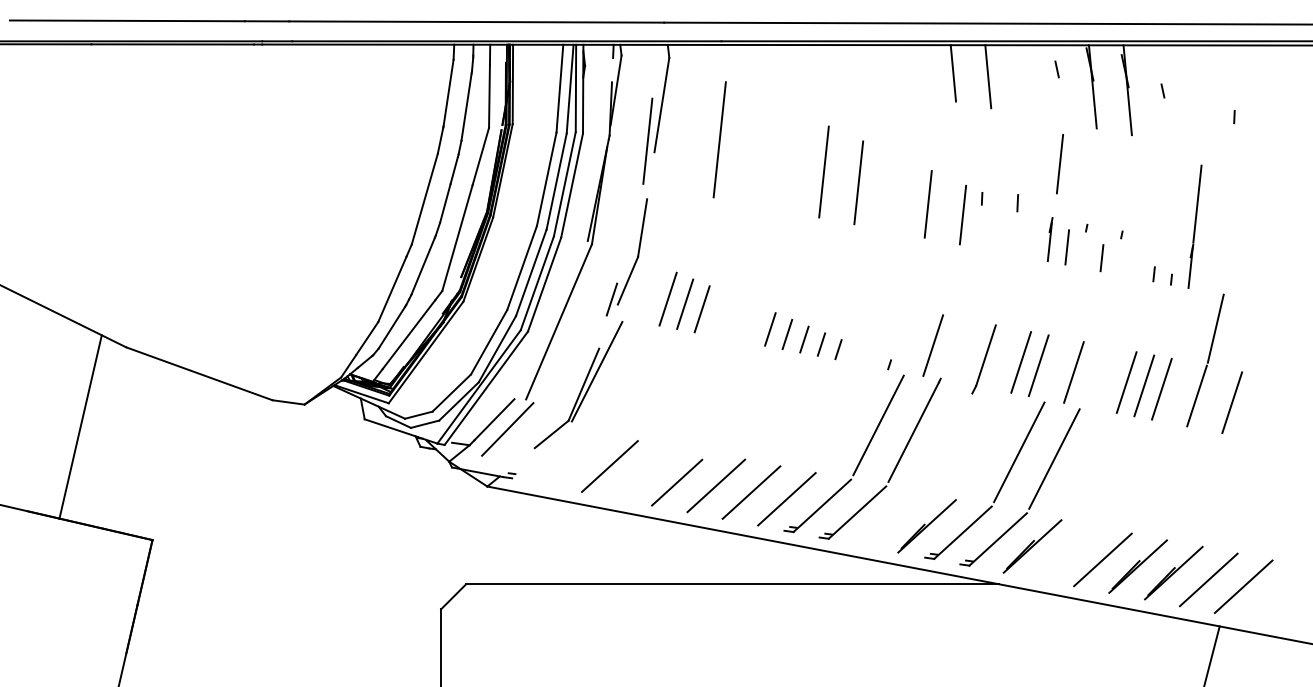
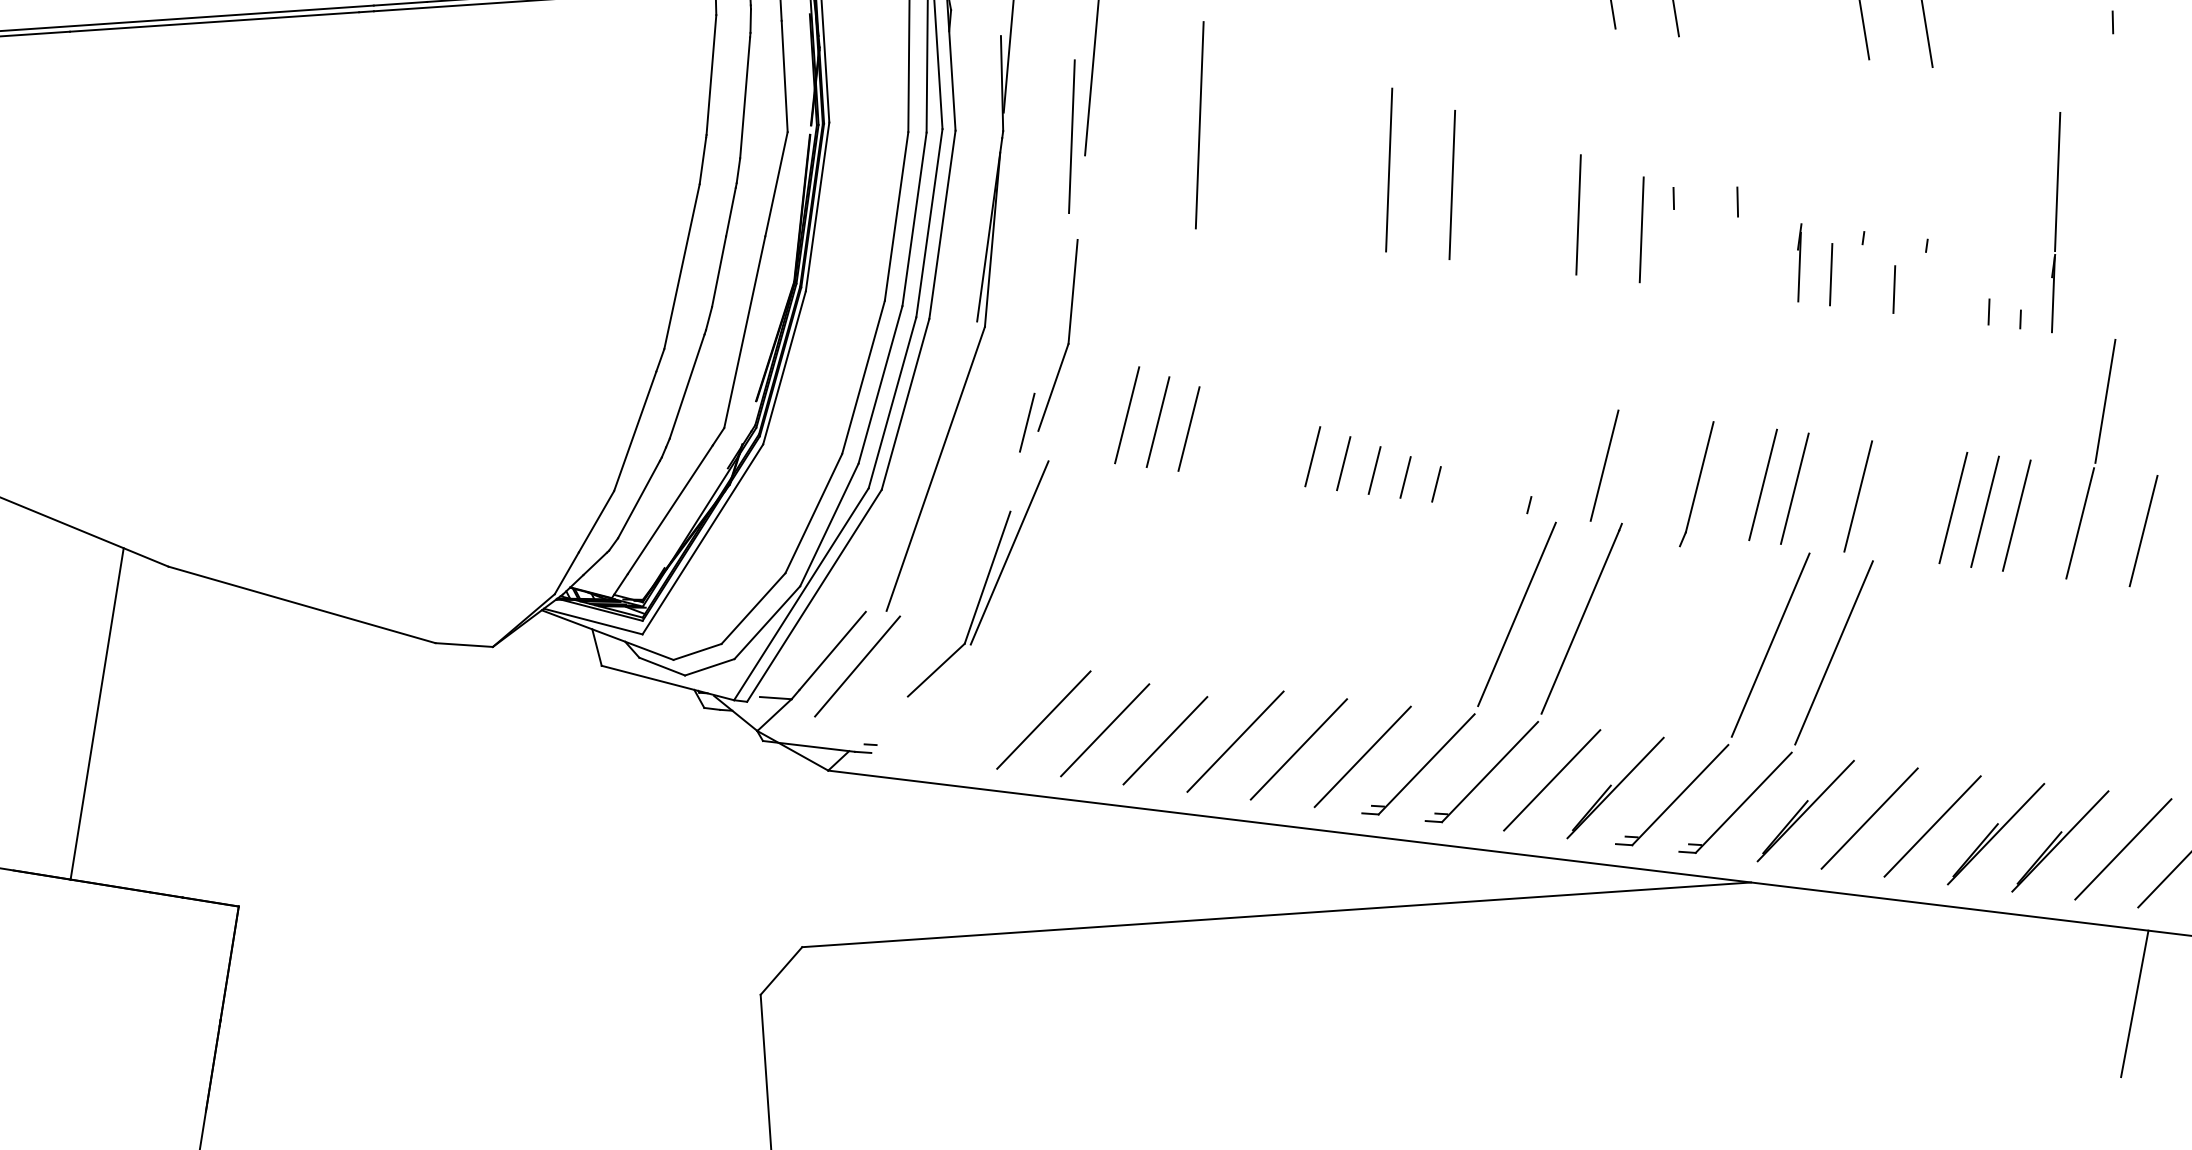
line: (1060, 164) -> (1809, 127), removed
line: (643, 474) -> (1104, 730), added
line: (891, 519) -> (1551, 780), added
line: (1067, 552) -> (1868, 817), added

